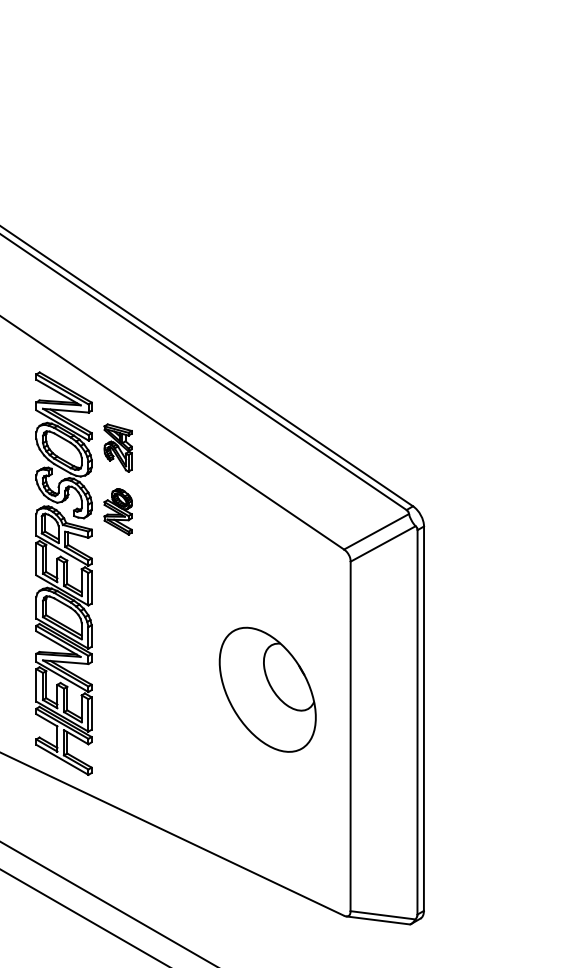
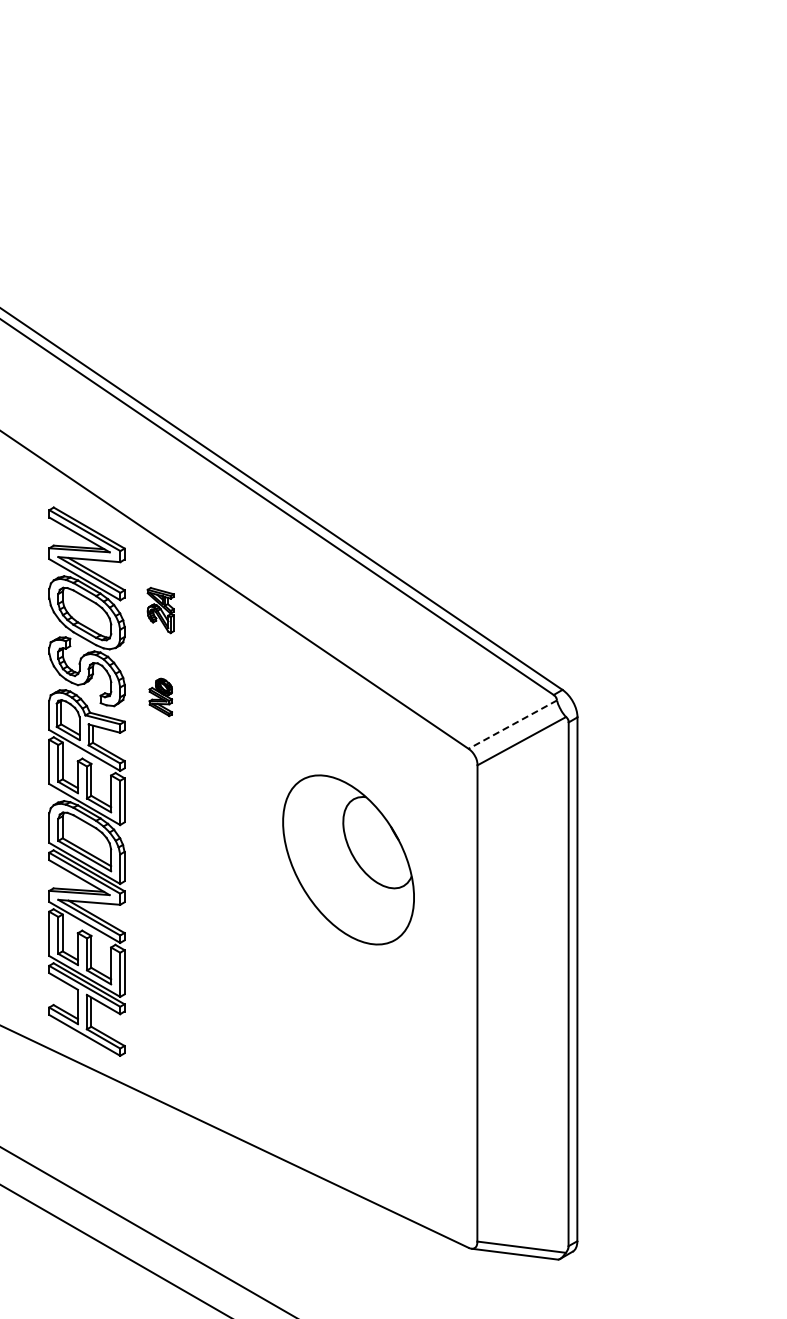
part: (118, 448) -> (160, 610), size x0.7
part: (118, 511) -> (160, 697), size x0.6
line: (376, 531) -> (512, 724), solid -> dashed
part: (267, 689) -> (348, 859), moved

